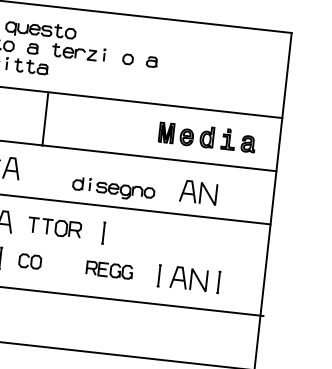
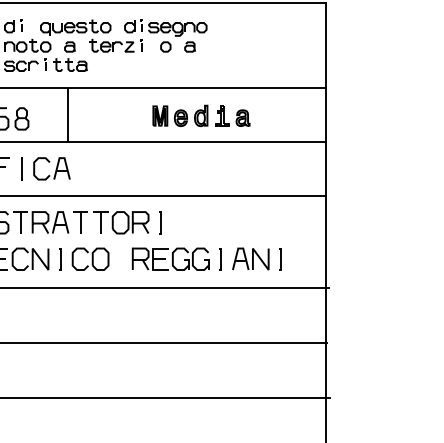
line: (45, 119) -> (68, 115), moved
part: (207, 136) -> (201, 115), moved
part: (113, 188) -> (165, 27), moved
part: (198, 192) -> (250, 171), removed
part: (54, 227) -> (111, 222), size x1.43
part: (30, 260) -> (90, 258), size x1.67
part: (109, 269) -> (170, 258), size x1.67

